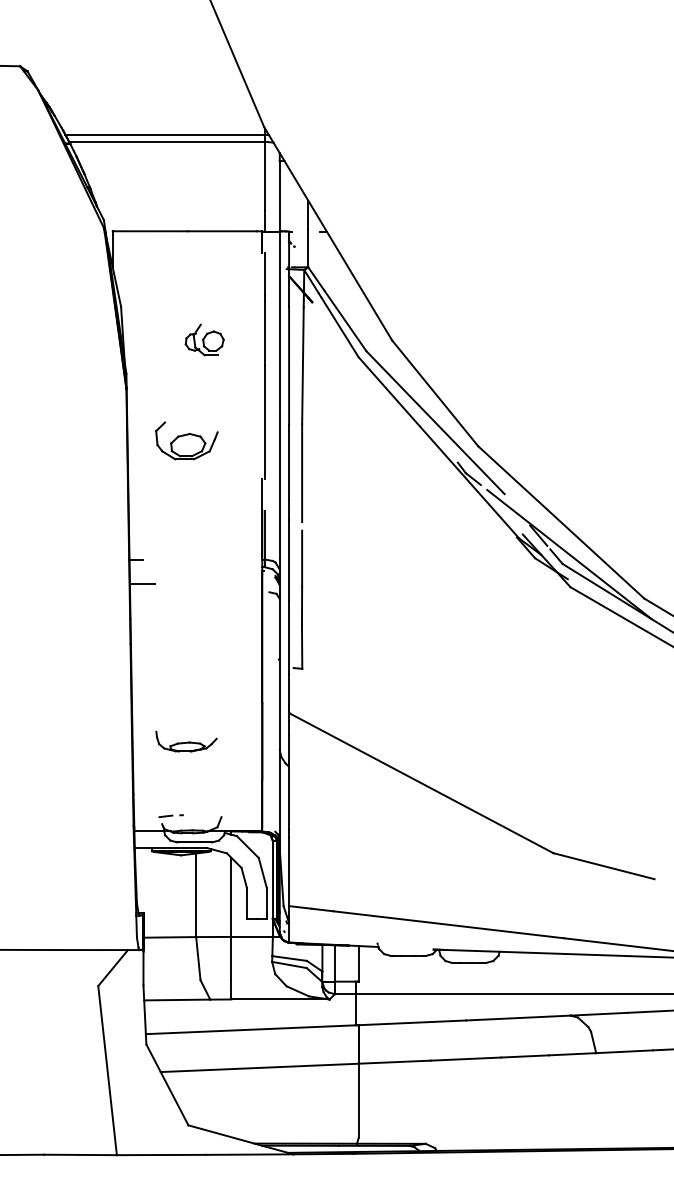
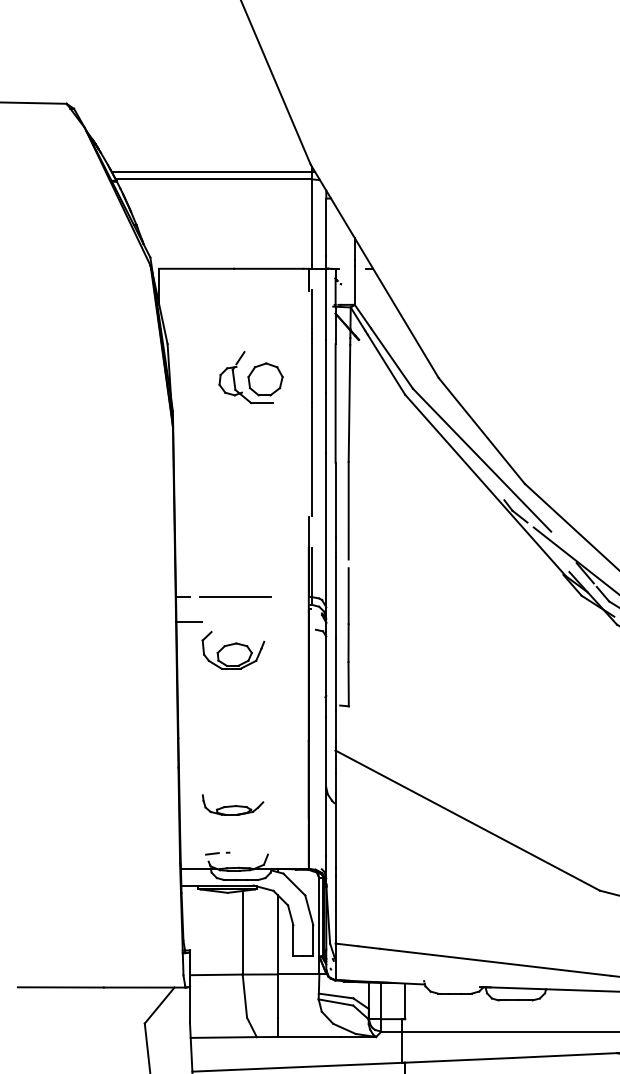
part: (204, 339) -> (251, 377), size x1.67
part: (186, 440) -> (233, 650), moved
line: (188, 559) -> (235, 597), added
part: (186, 741) -> (233, 805), moved

